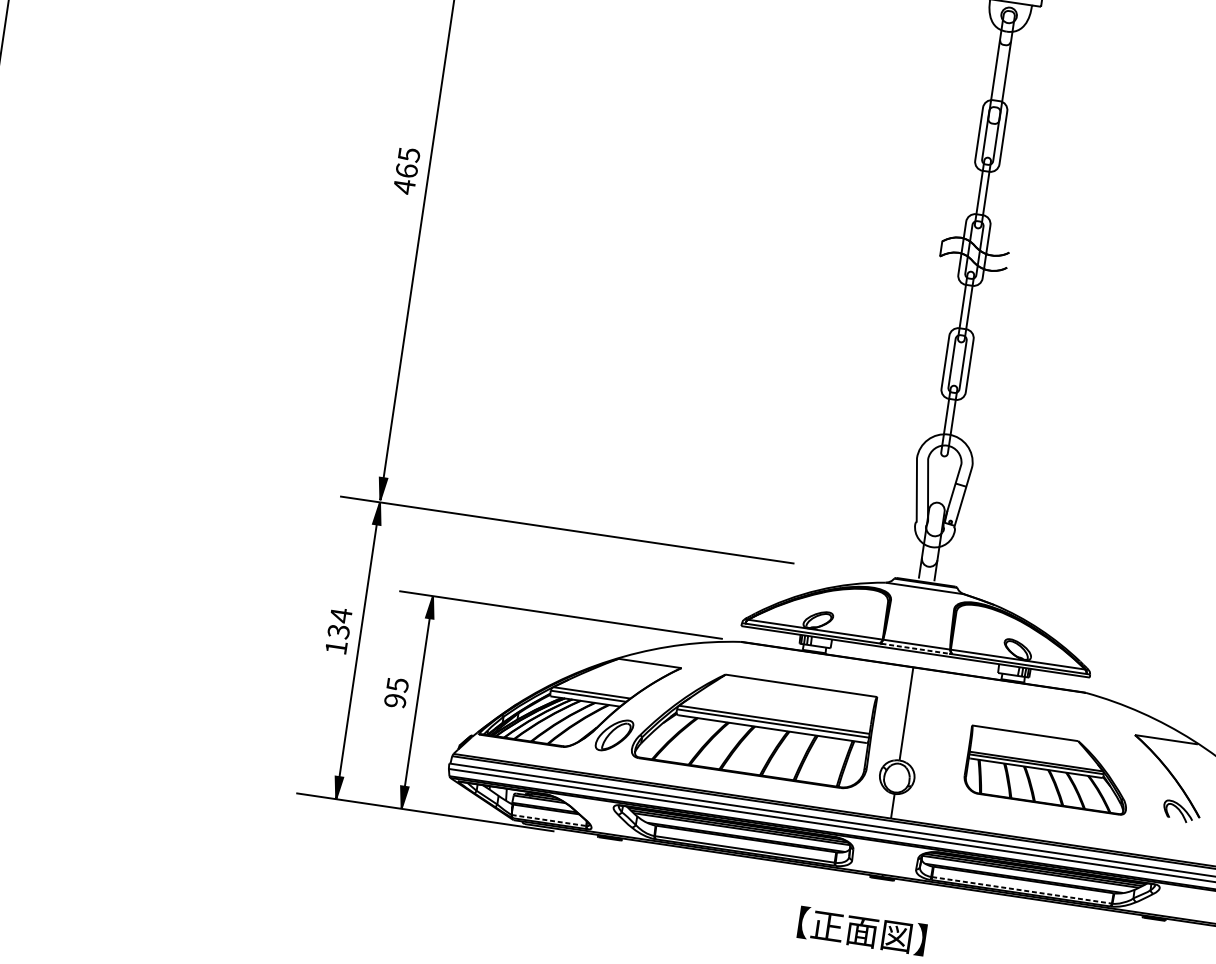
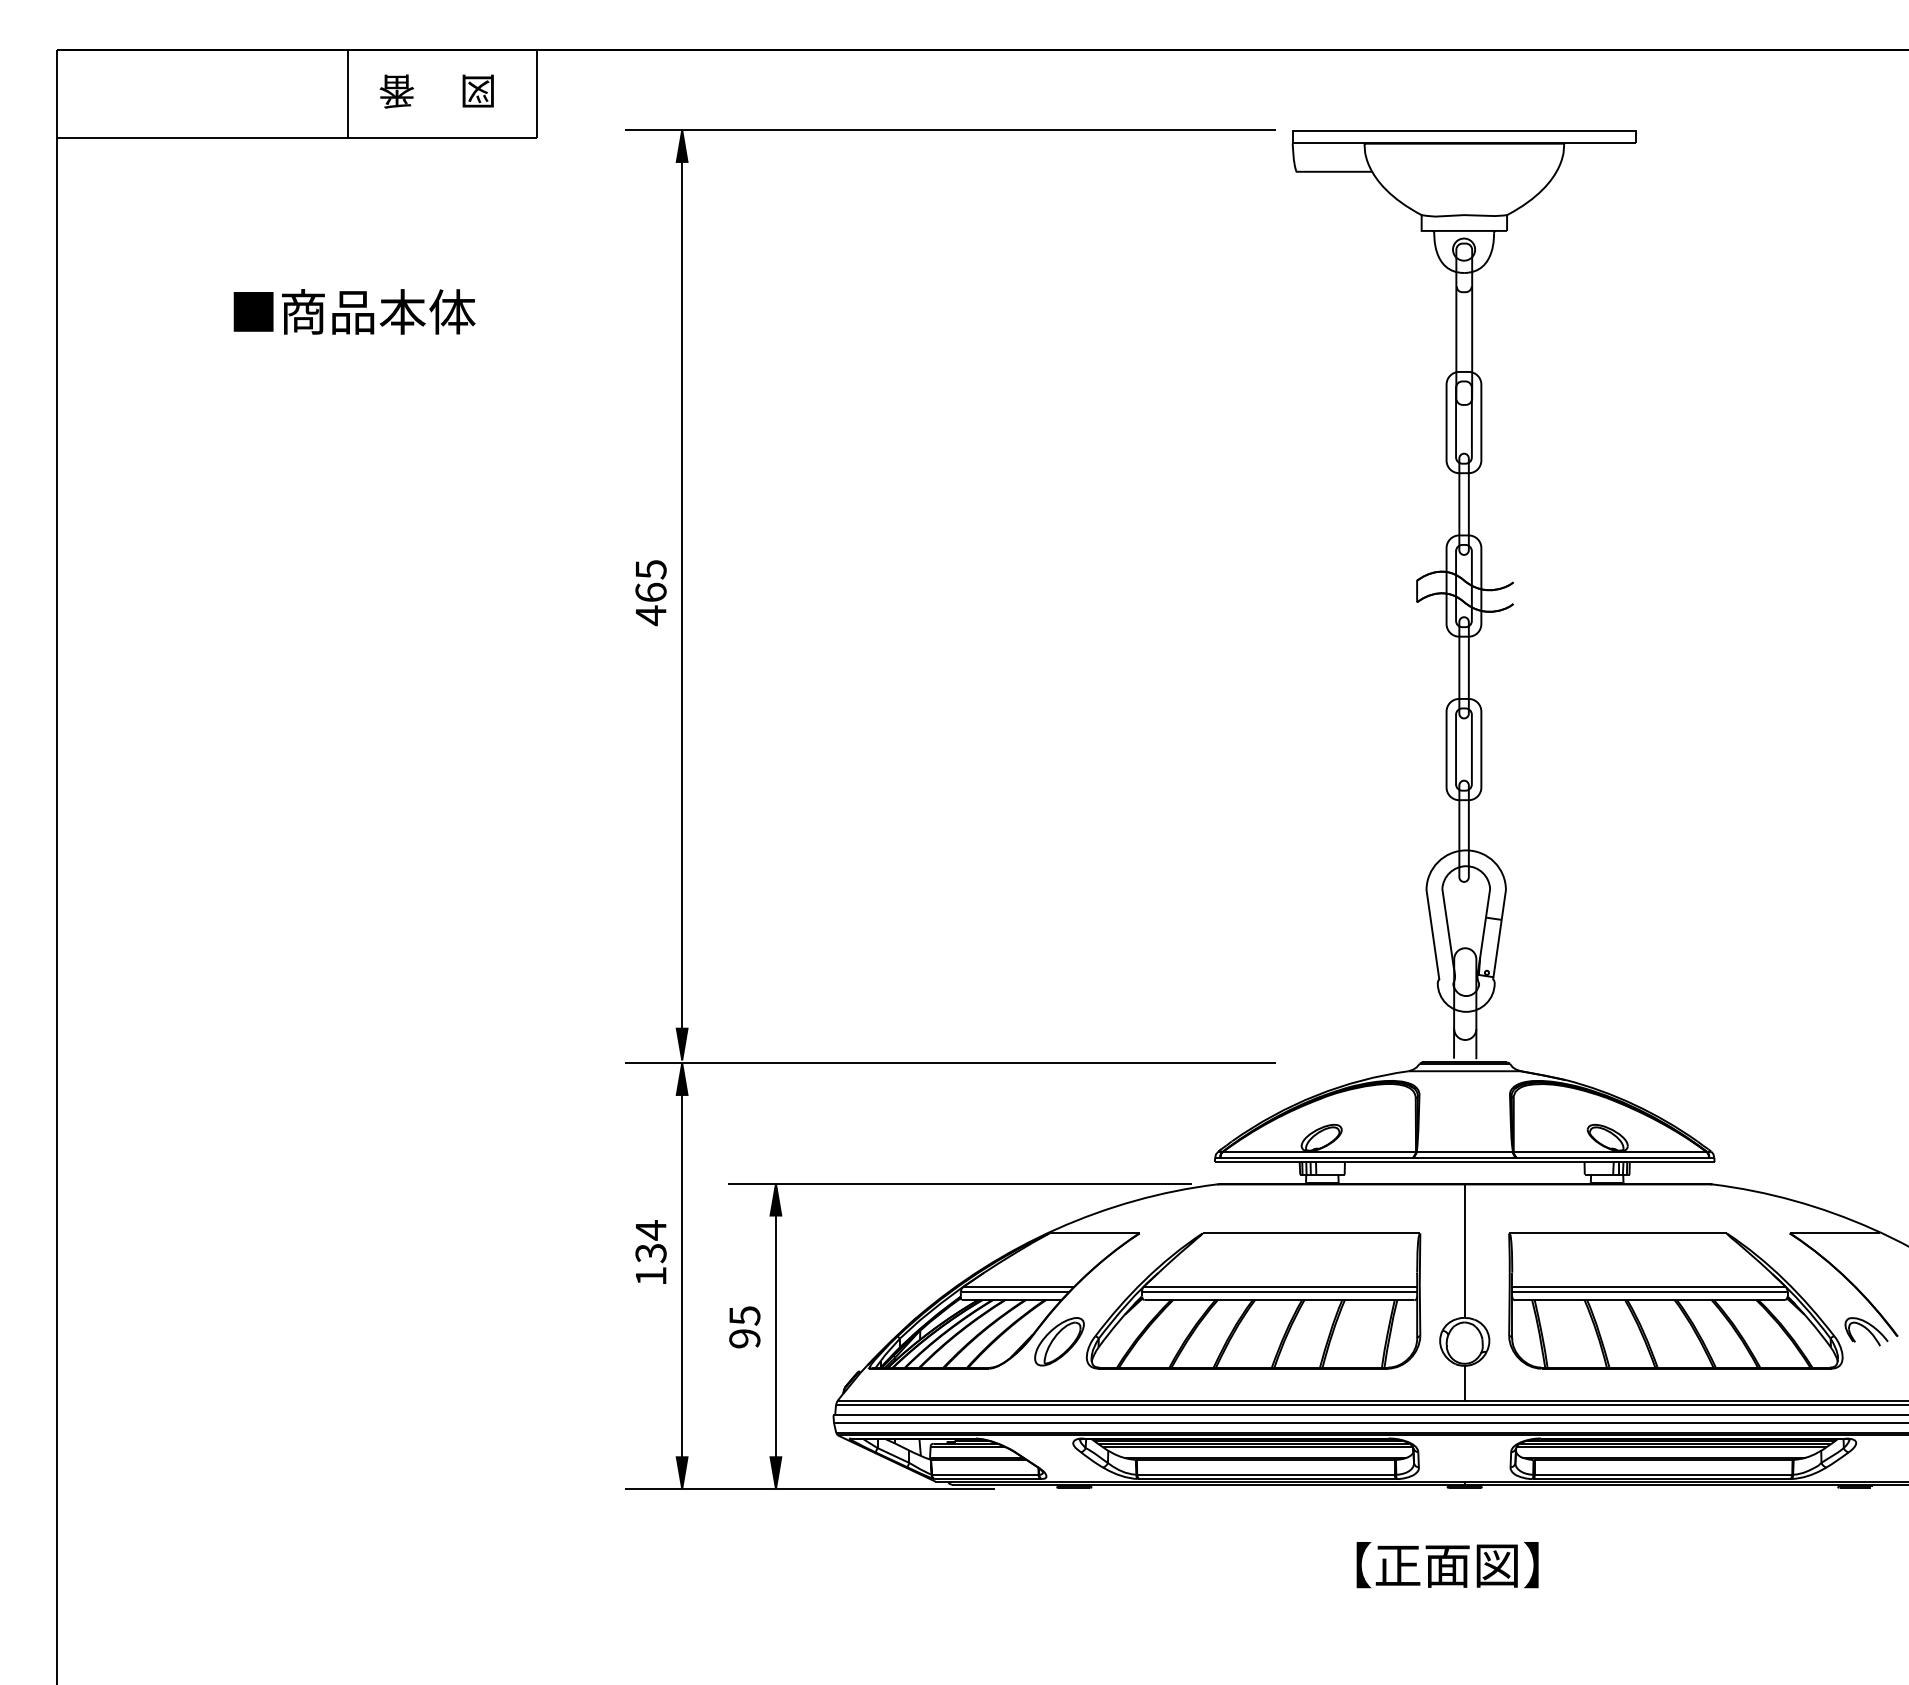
line: (915, 648) -> (1464, 1157), dashed -> solid
part: (1048, 770) -> (1675, 1300), size x1.43
line: (549, 820) -> (985, 1474), dashed -> solid
line: (1022, 890) -> (1663, 1474), dashed -> solid

